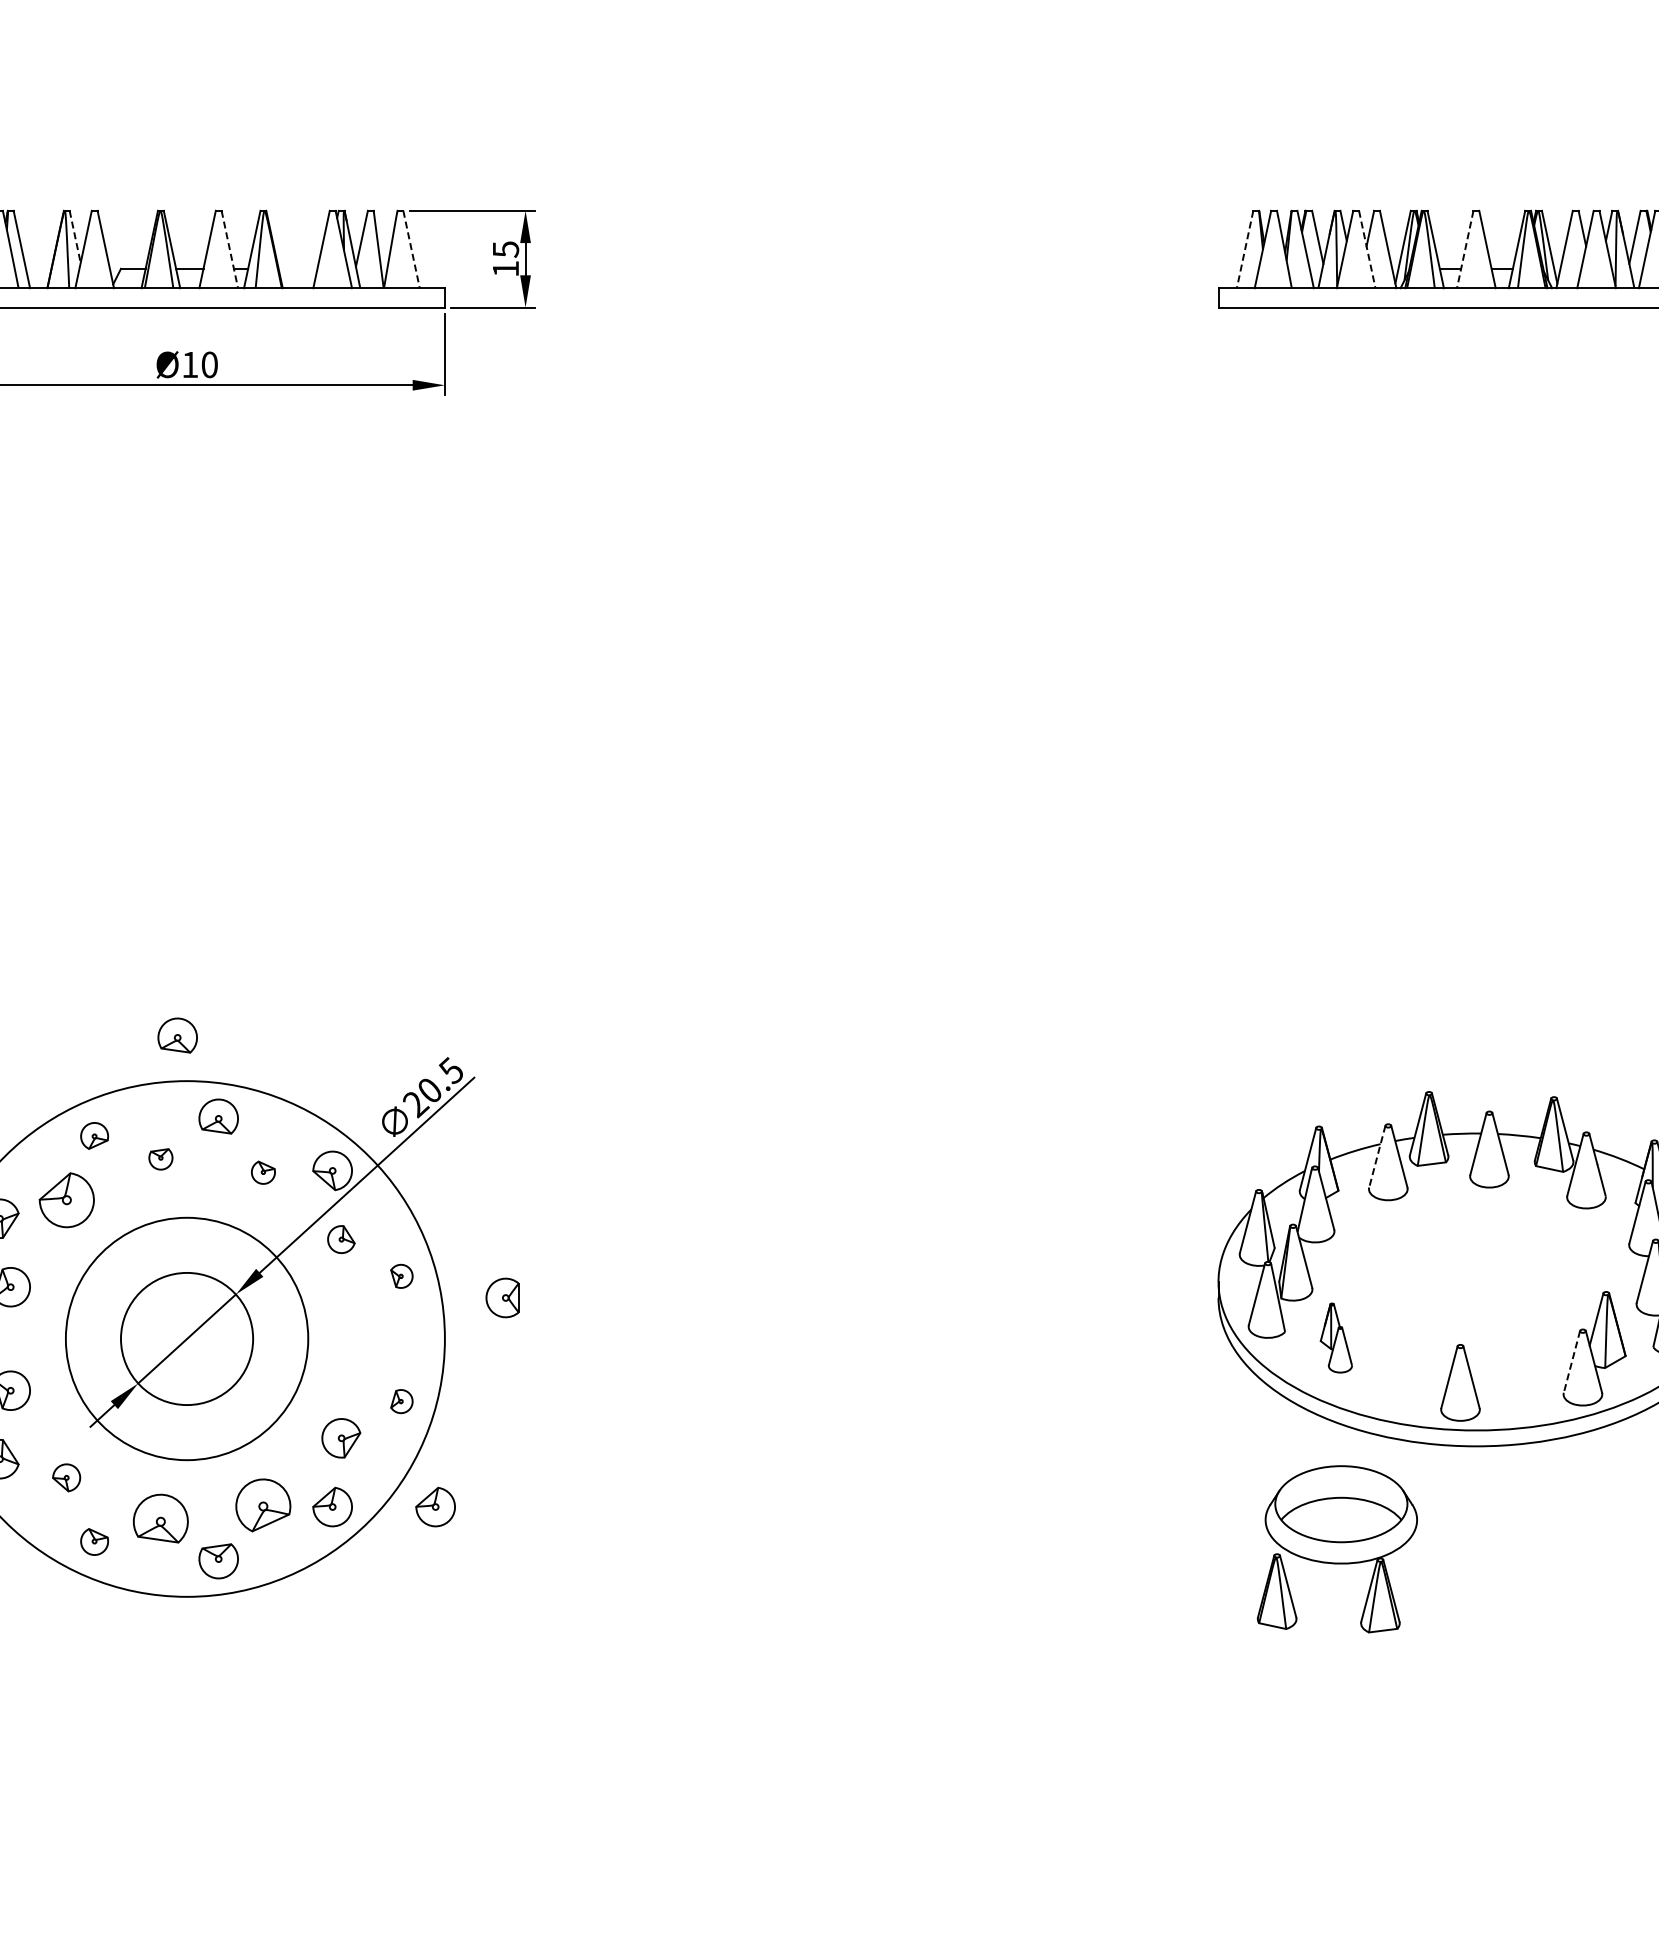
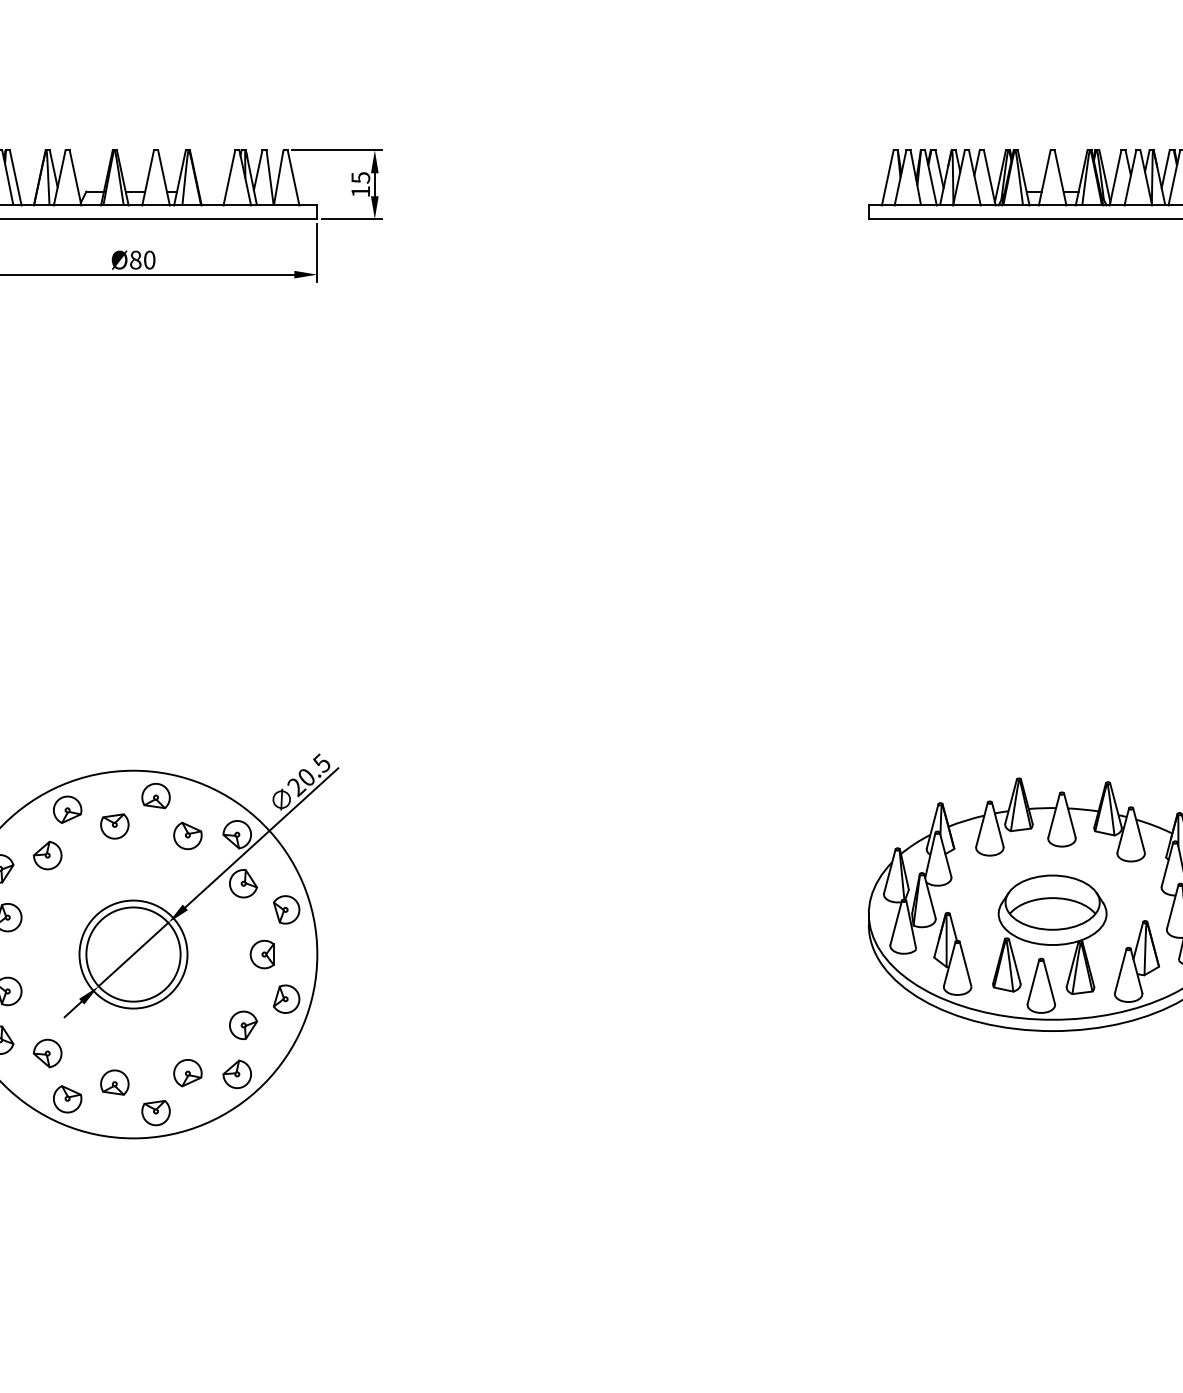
line: (75, 236) -> (53, 168), dashed -> solid
line: (229, 249) -> (163, 177), dashed -> solid
line: (411, 249) -> (293, 177), dashed -> solid
line: (1245, 249) -> (888, 177), dashed -> solid
line: (1367, 249) -> (975, 177), dashed -> solid
line: (1465, 249) -> (1044, 177), dashed -> solid
text: (190, 364) -> (135, 259), Ø10 -> Ø80
part: (177, 1035) -> (126, 738), removed
part: (94, 1135) -> (67, 809), size x1.43
line: (1377, 1156) -> (982, 824), dashed -> solid
part: (160, 1159) -> (114, 826), size x1.67
part: (263, 1172) -> (187, 835), size x1.67
part: (66, 1199) -> (47, 855), size x0.71
part: (341, 1239) -> (243, 883), size x1.43
part: (401, 1276) -> (286, 910), size x1.67
part: (502, 1297) -> (262, 954), moved
part: (1336, 1337) -> (952, 953), size x1.67
circle: (186, 1338) -> (133, 954), size x0.62
line: (1571, 1361) -> (1120, 970), dashed -> solid
part: (401, 1401) -> (286, 999), size x1.67
part: (66, 1477) -> (47, 1053), size x1.43
part: (263, 1504) -> (187, 1072), size x0.71
part: (435, 1506) -> (310, 1073), removed
part: (160, 1518) -> (114, 1082), size x0.71
part: (94, 1541) -> (67, 1098), size x1.43
part: (1336, 1549) -> (1049, 934), moved

